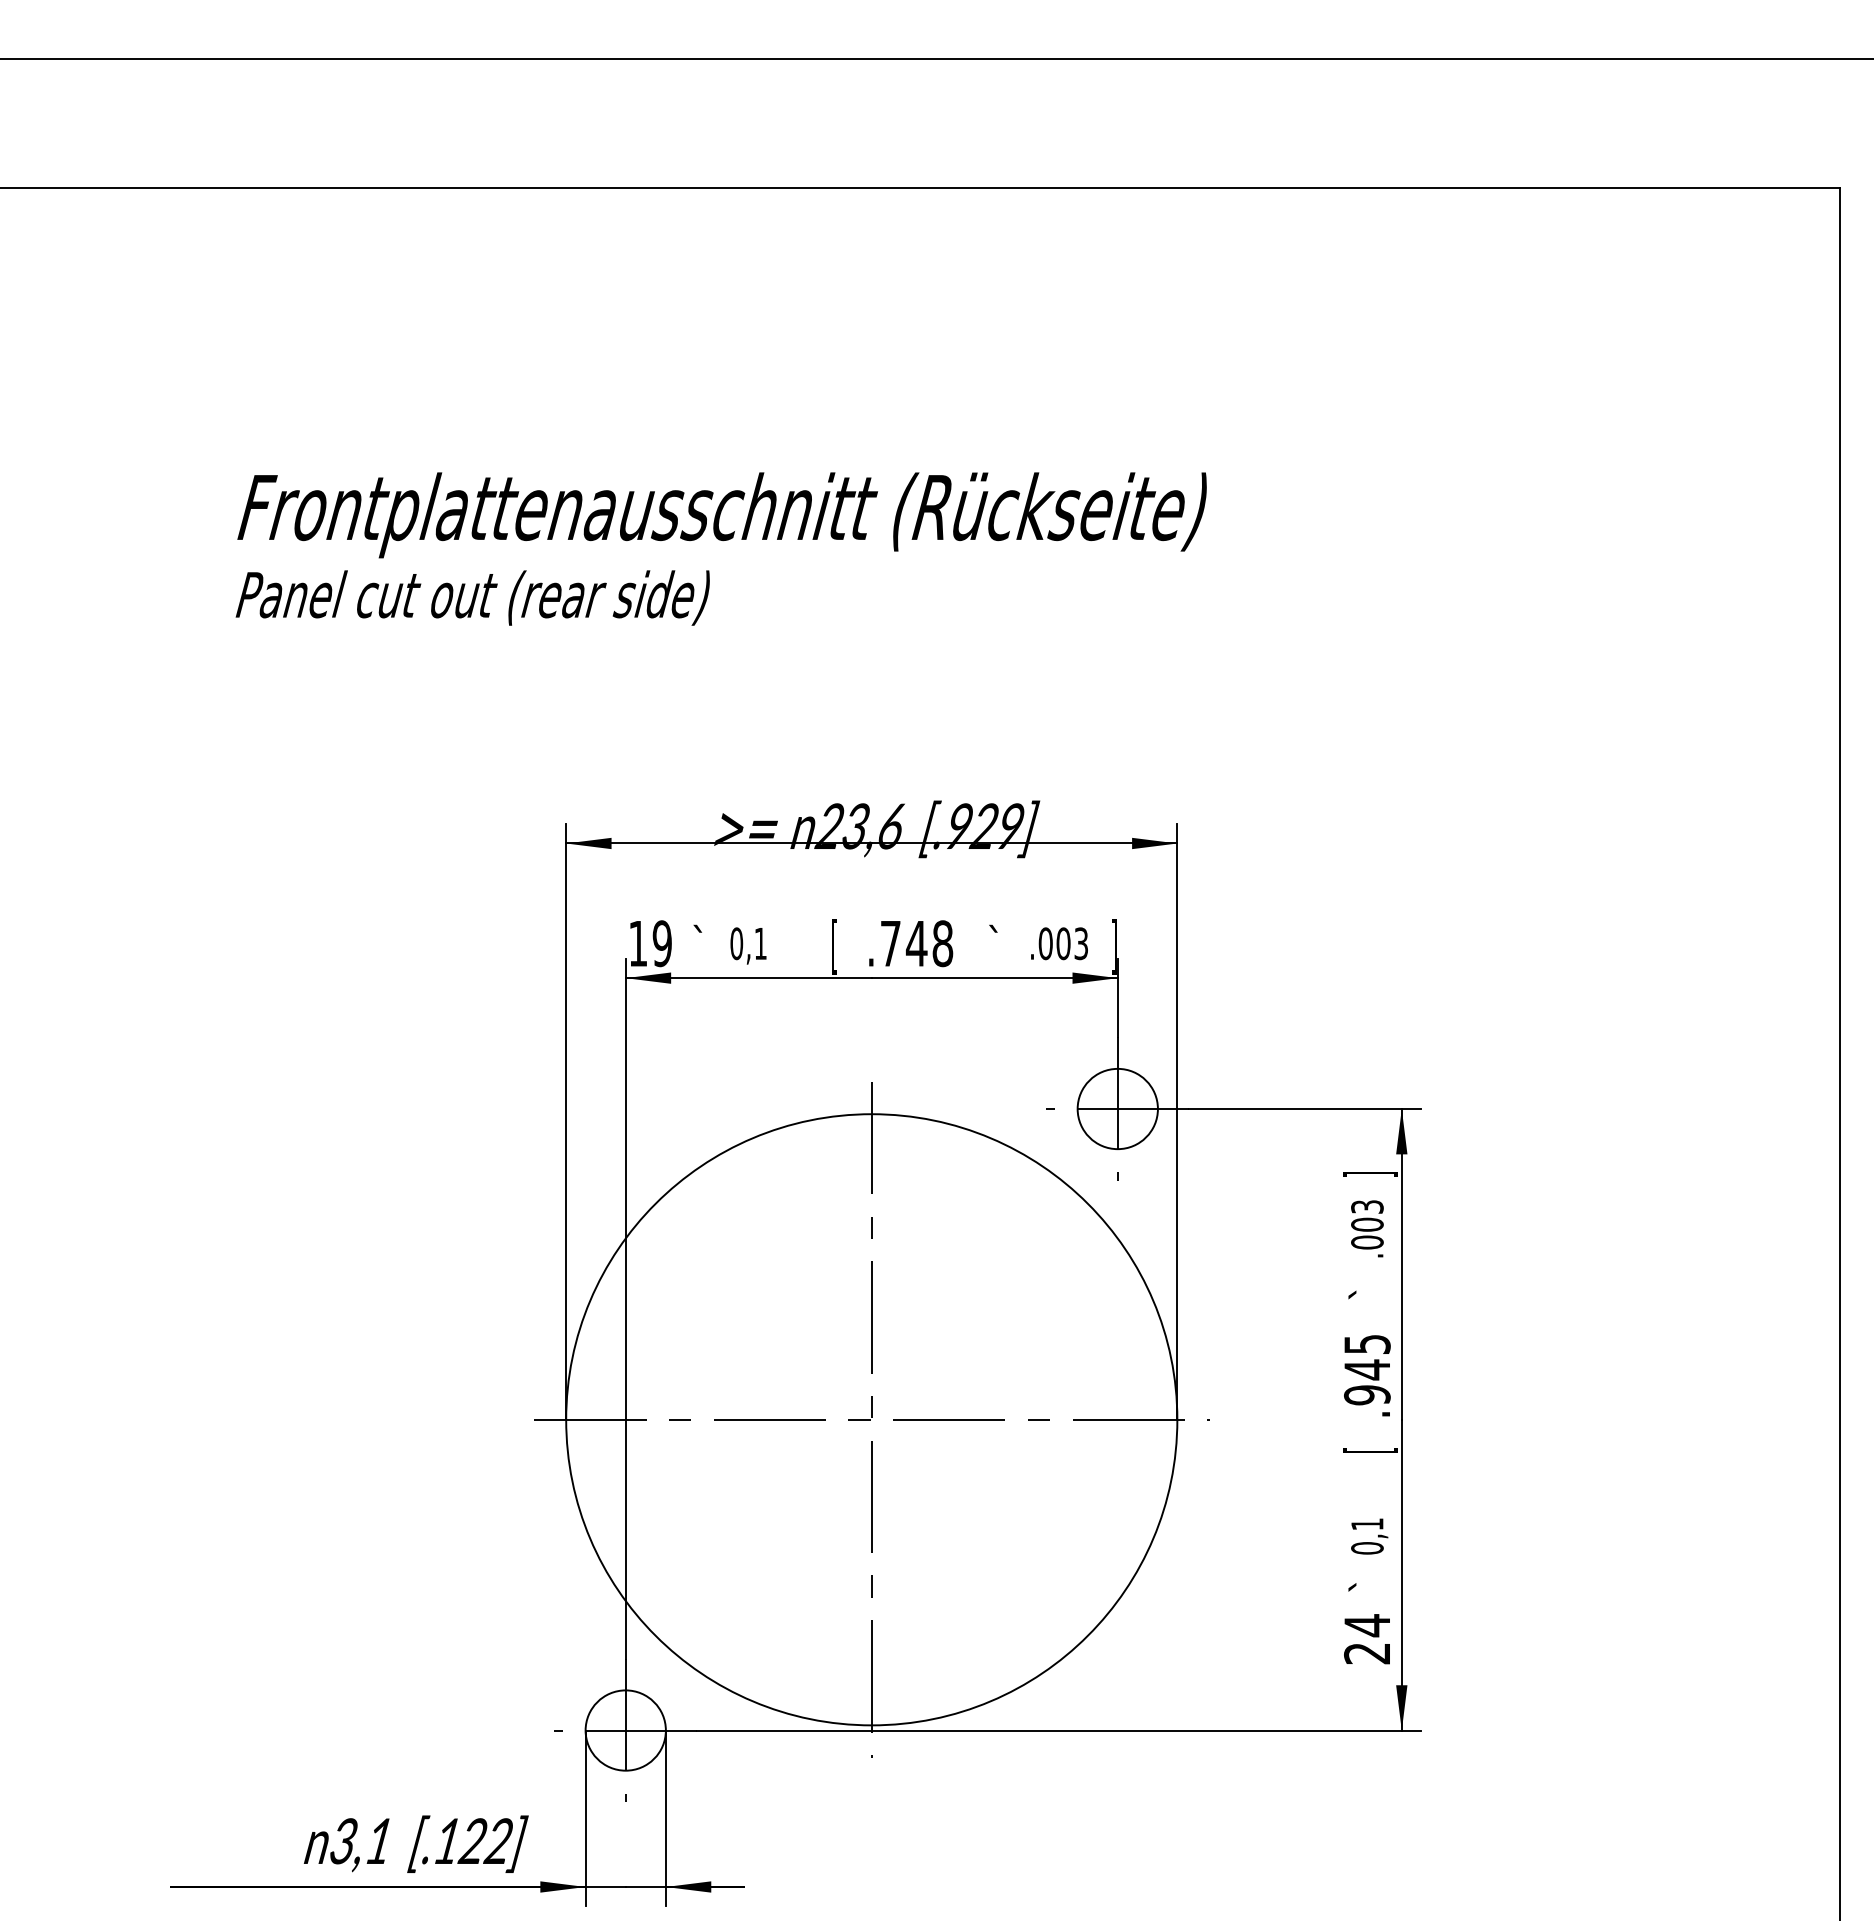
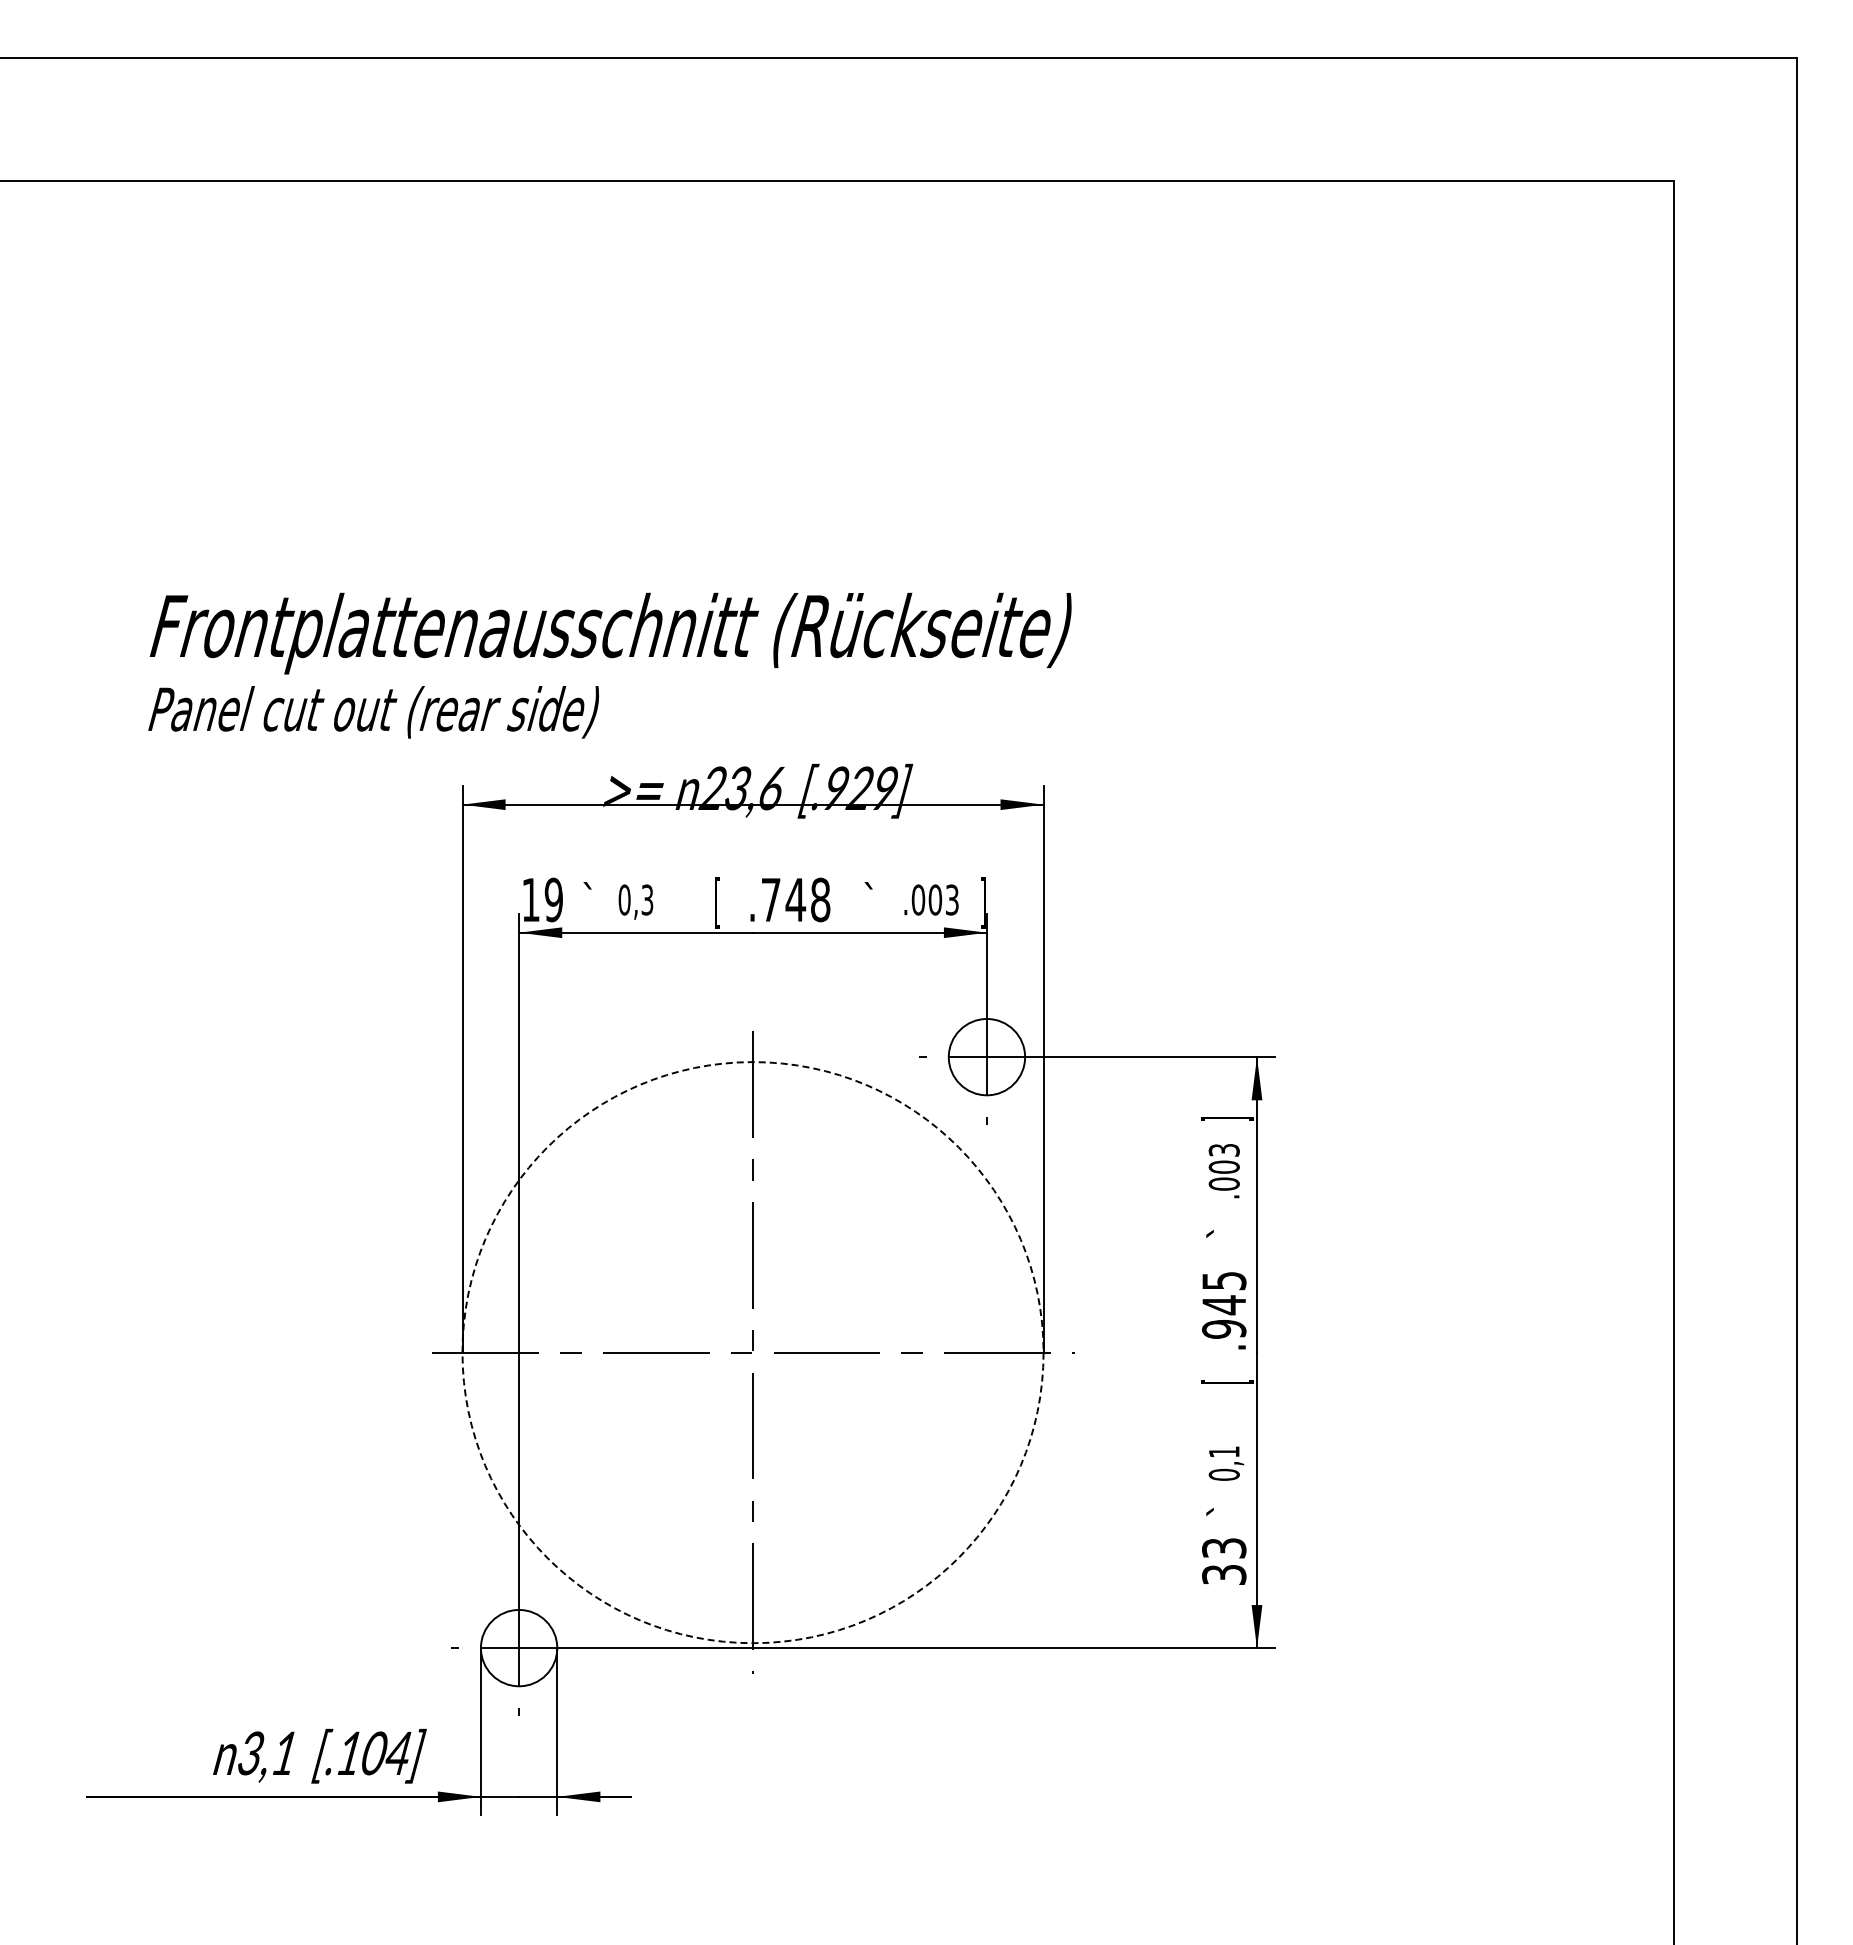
text: (720, 548) -> (609, 665), moved
text: (760, 943) -> (647, 899), 0,1 -> 0,3
circle: (871, 1419) -> (752, 1352), solid -> dashed
text: (1367, 1639) -> (1224, 1561), 24 -> 33
text: (485, 1841) -> (385, 1753), [.122] -> [.104]

